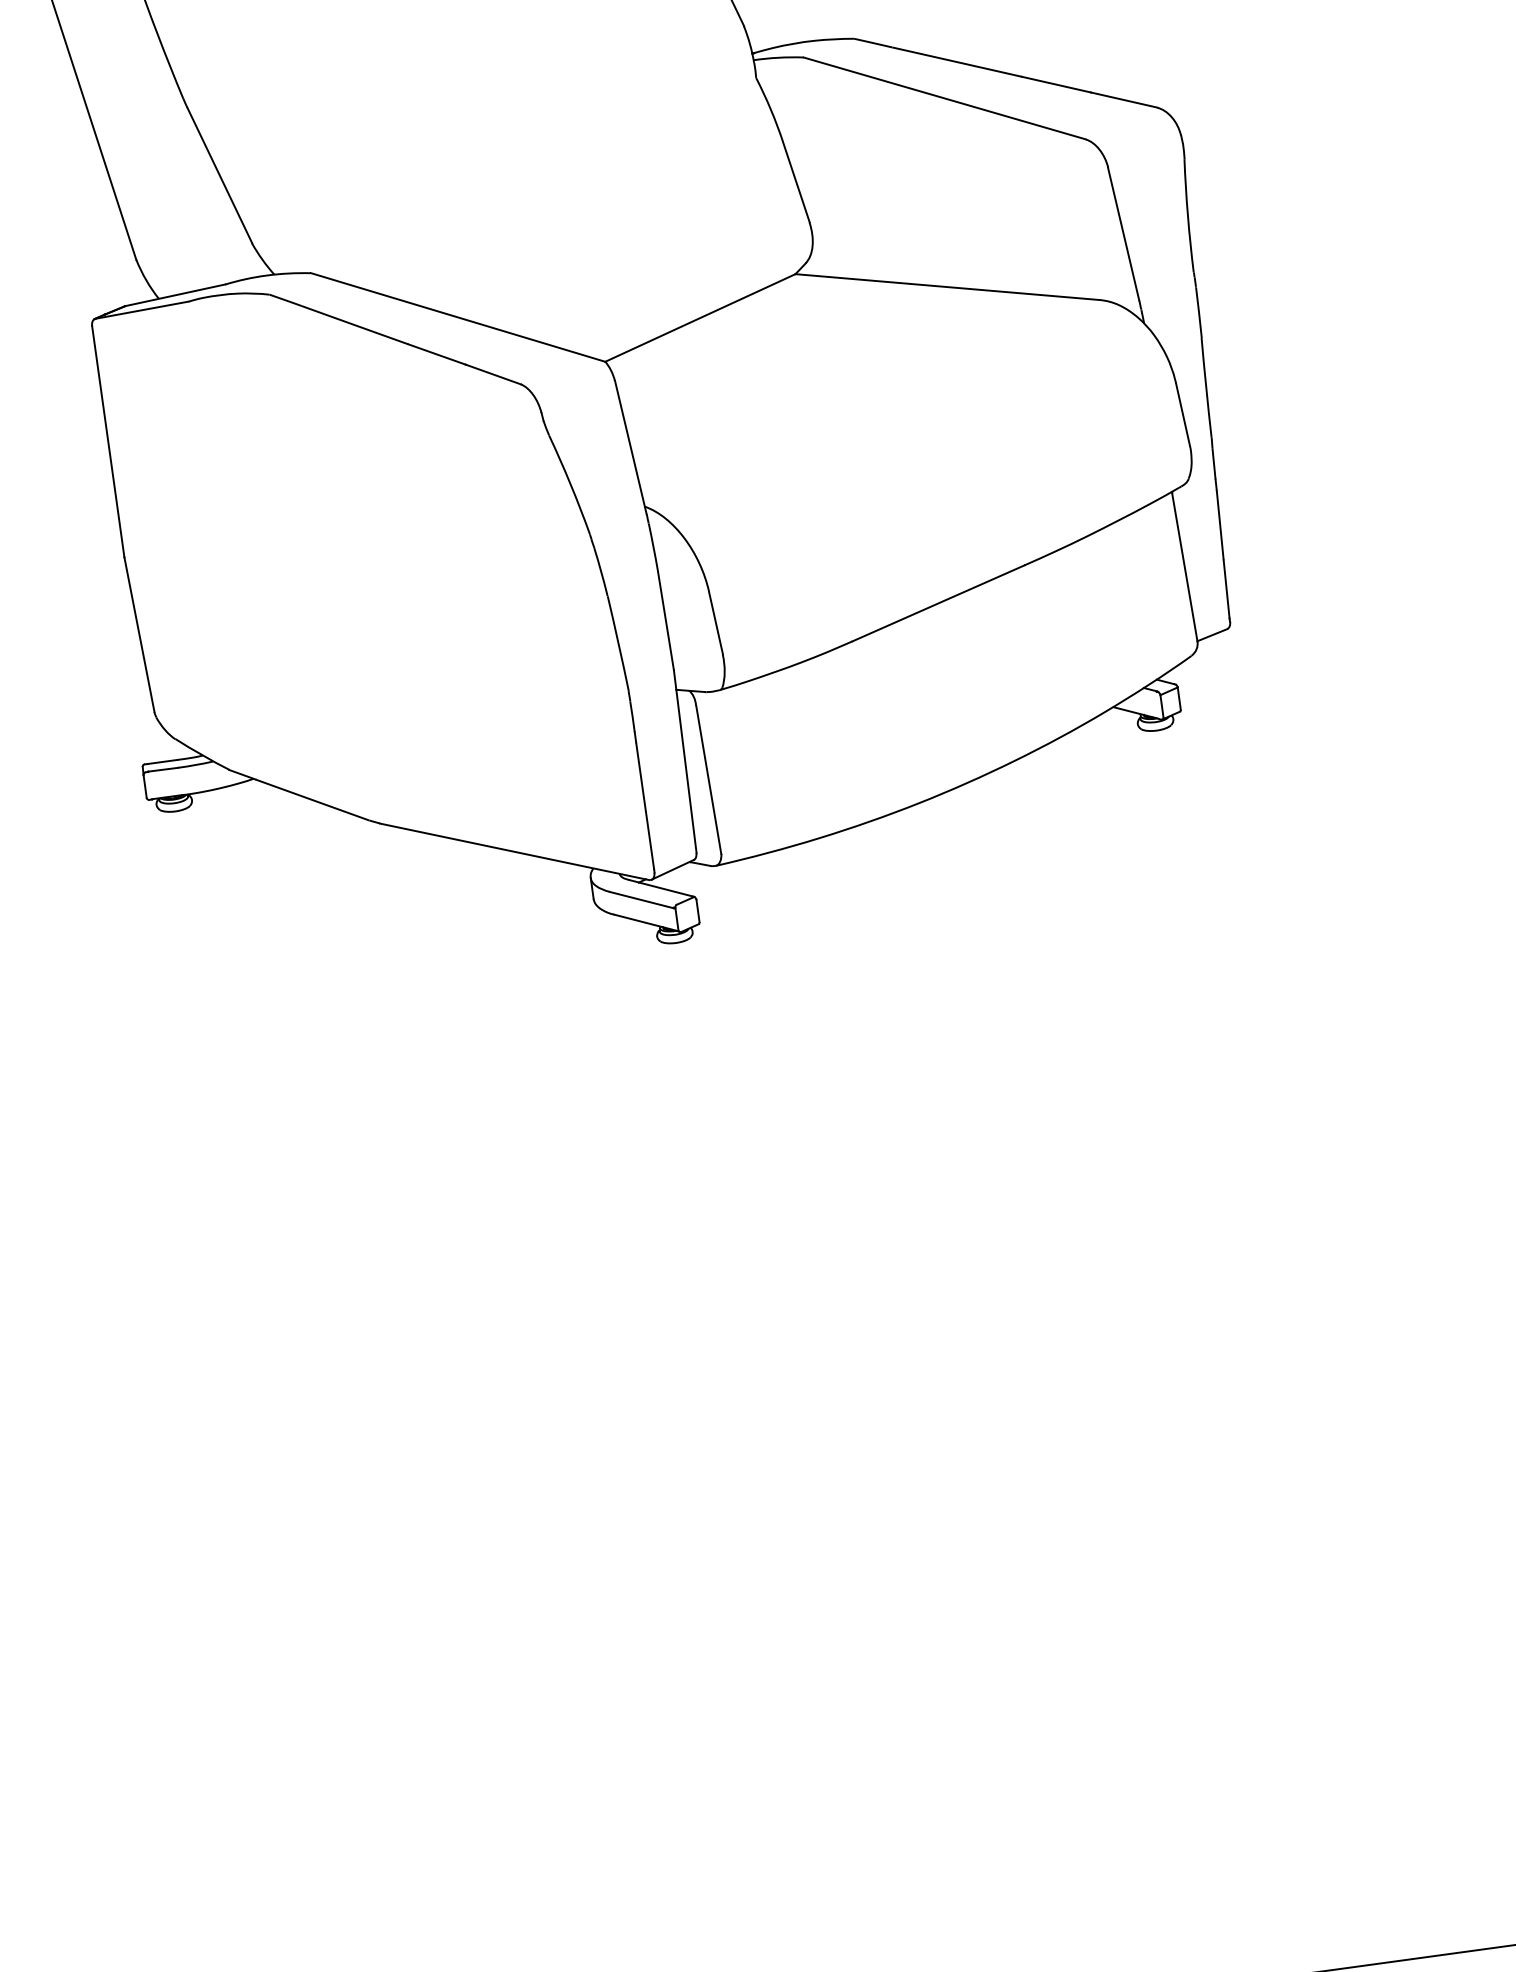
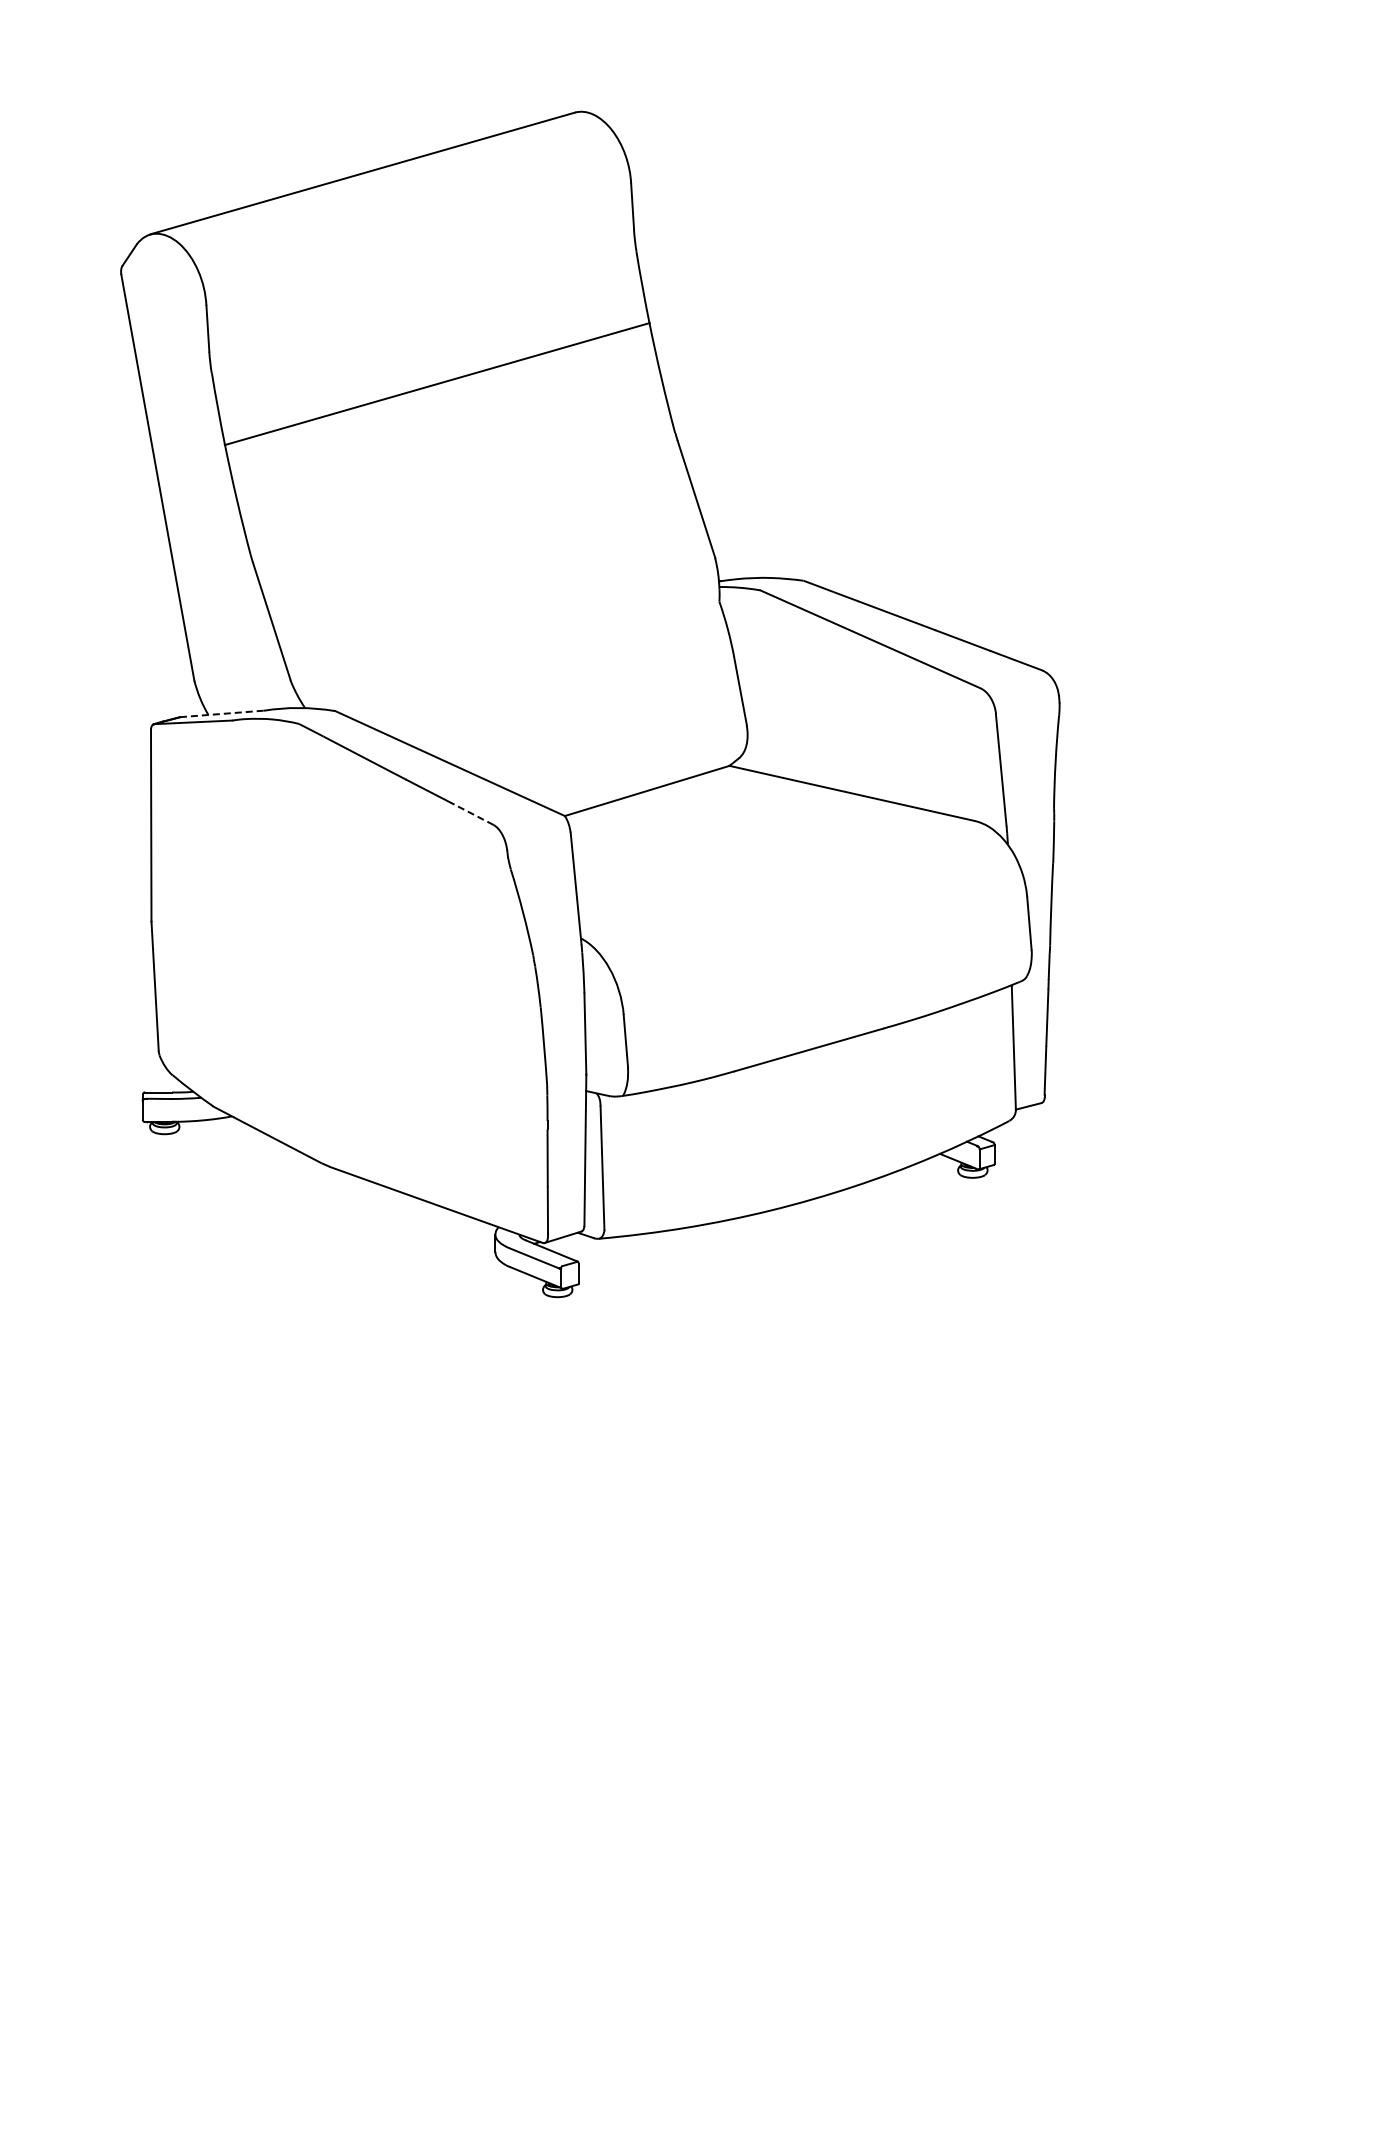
line: (175, 294) -> (222, 713), solid -> dashed
line: (492, 374) -> (471, 813), solid -> dashed

